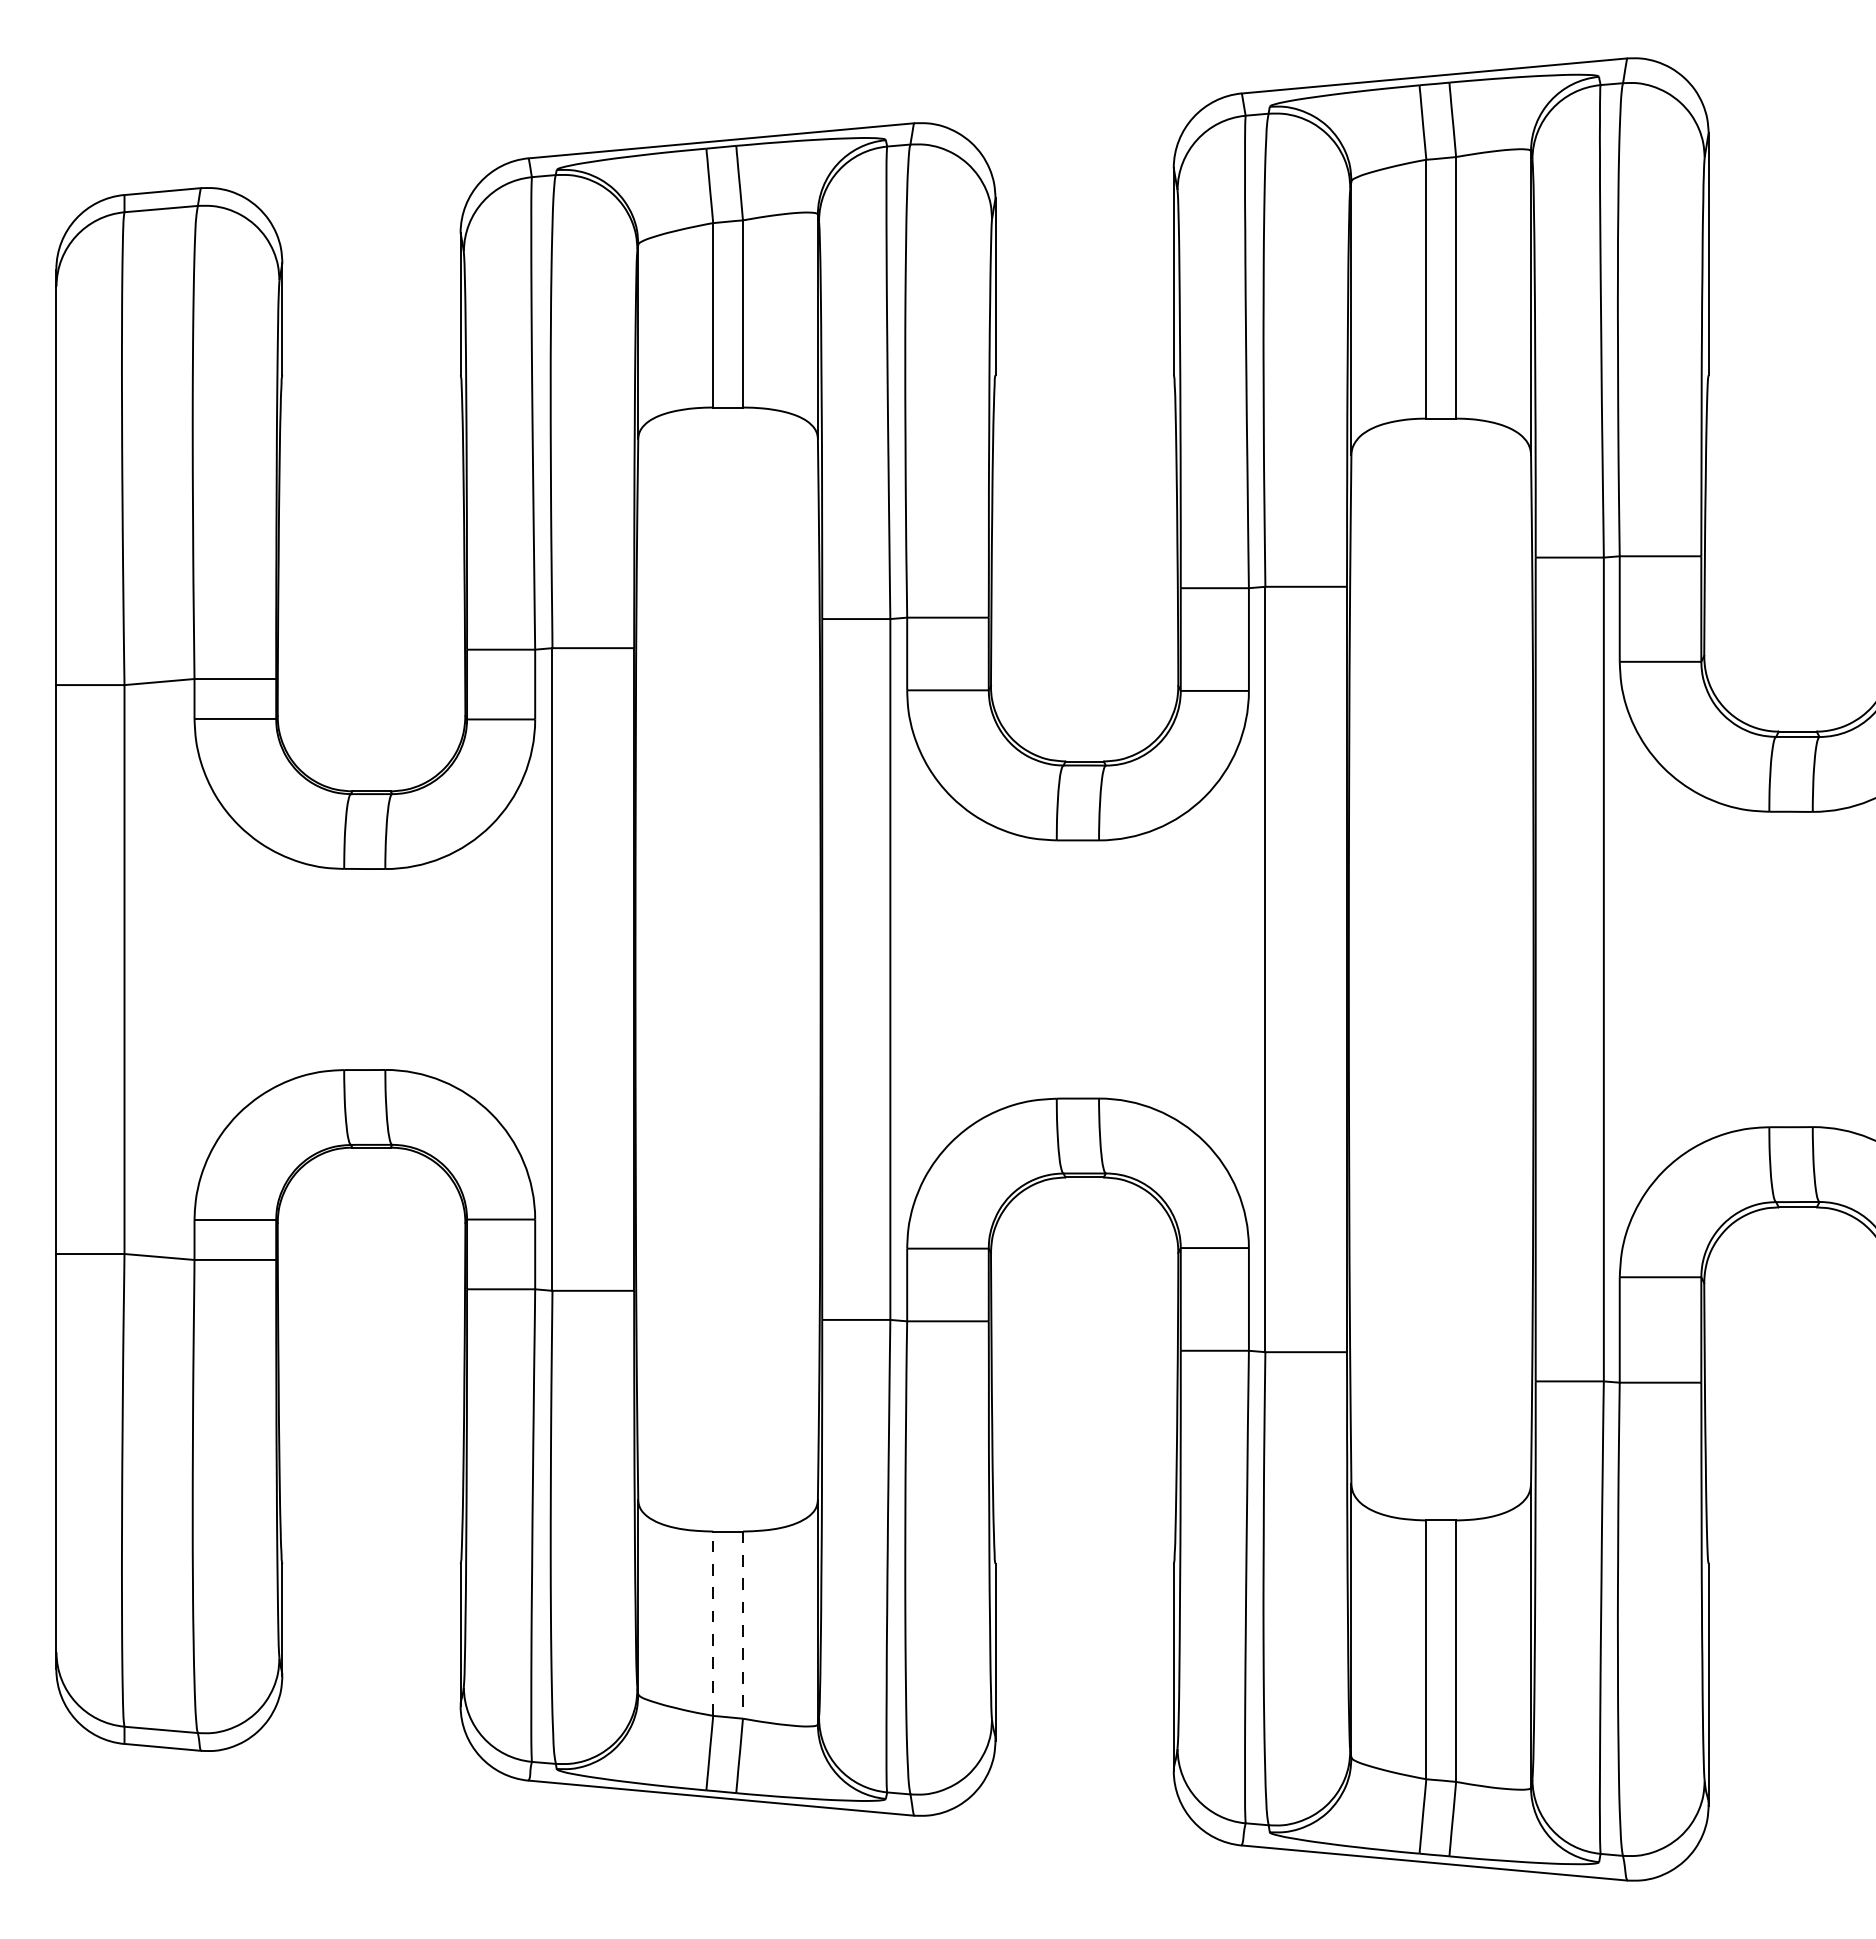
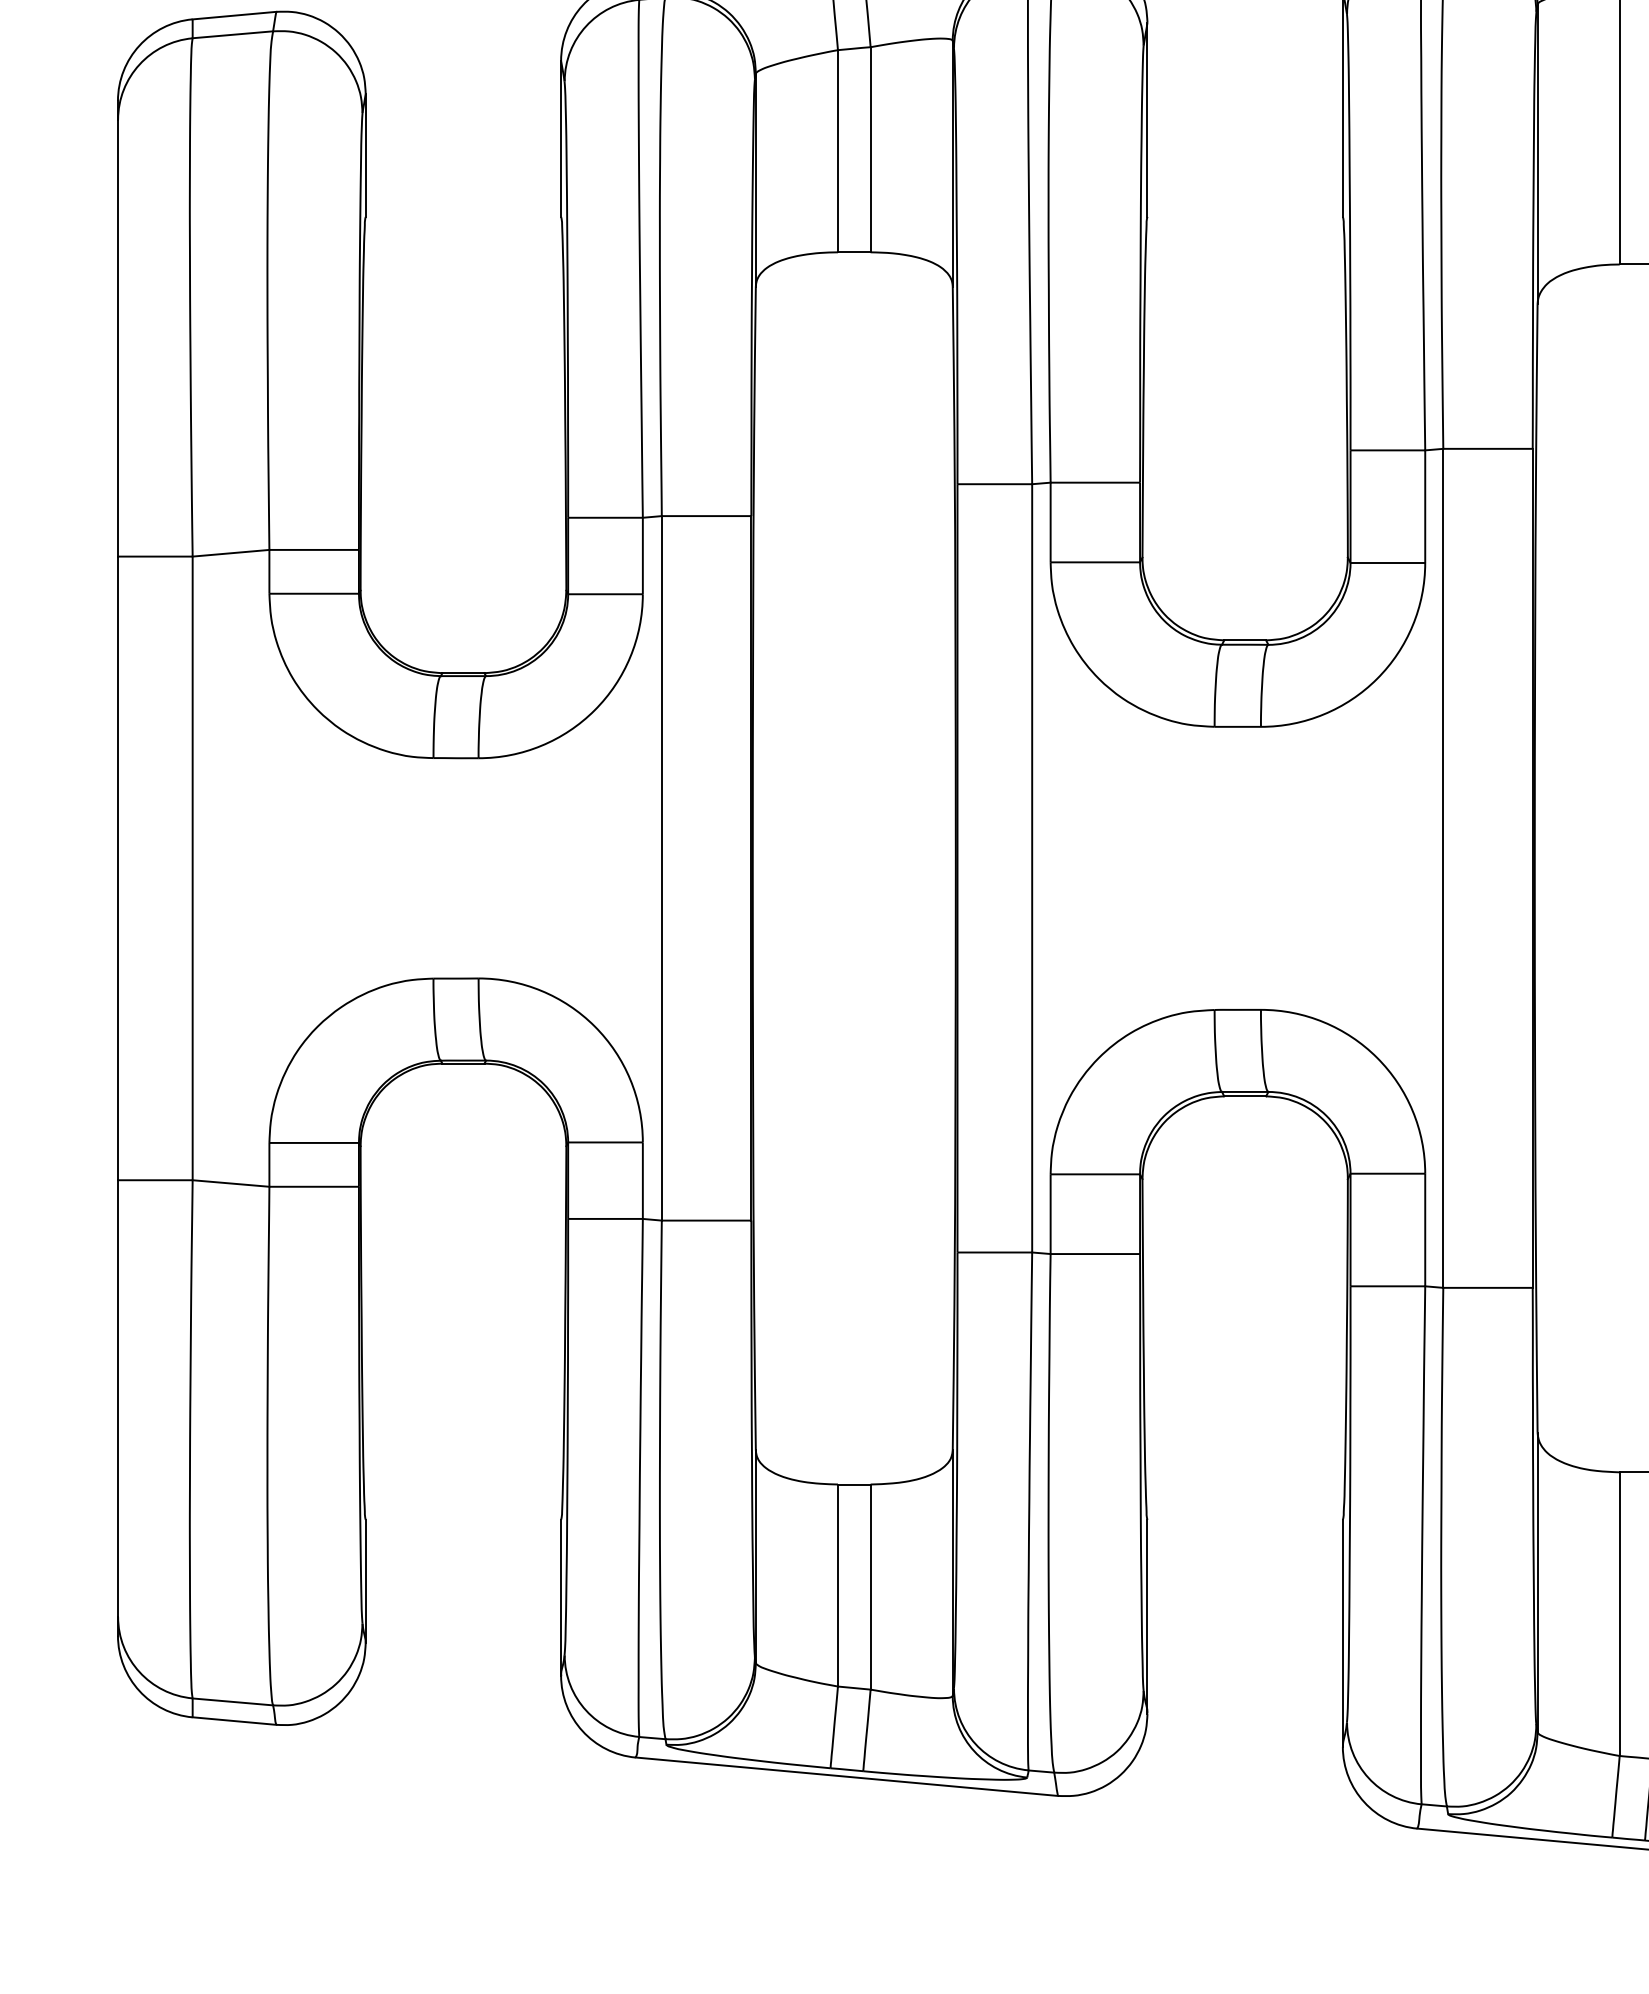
line: (713, 1623) -> (838, 1585), dashed -> solid
line: (742, 1625) -> (870, 1587), dashed -> solid

